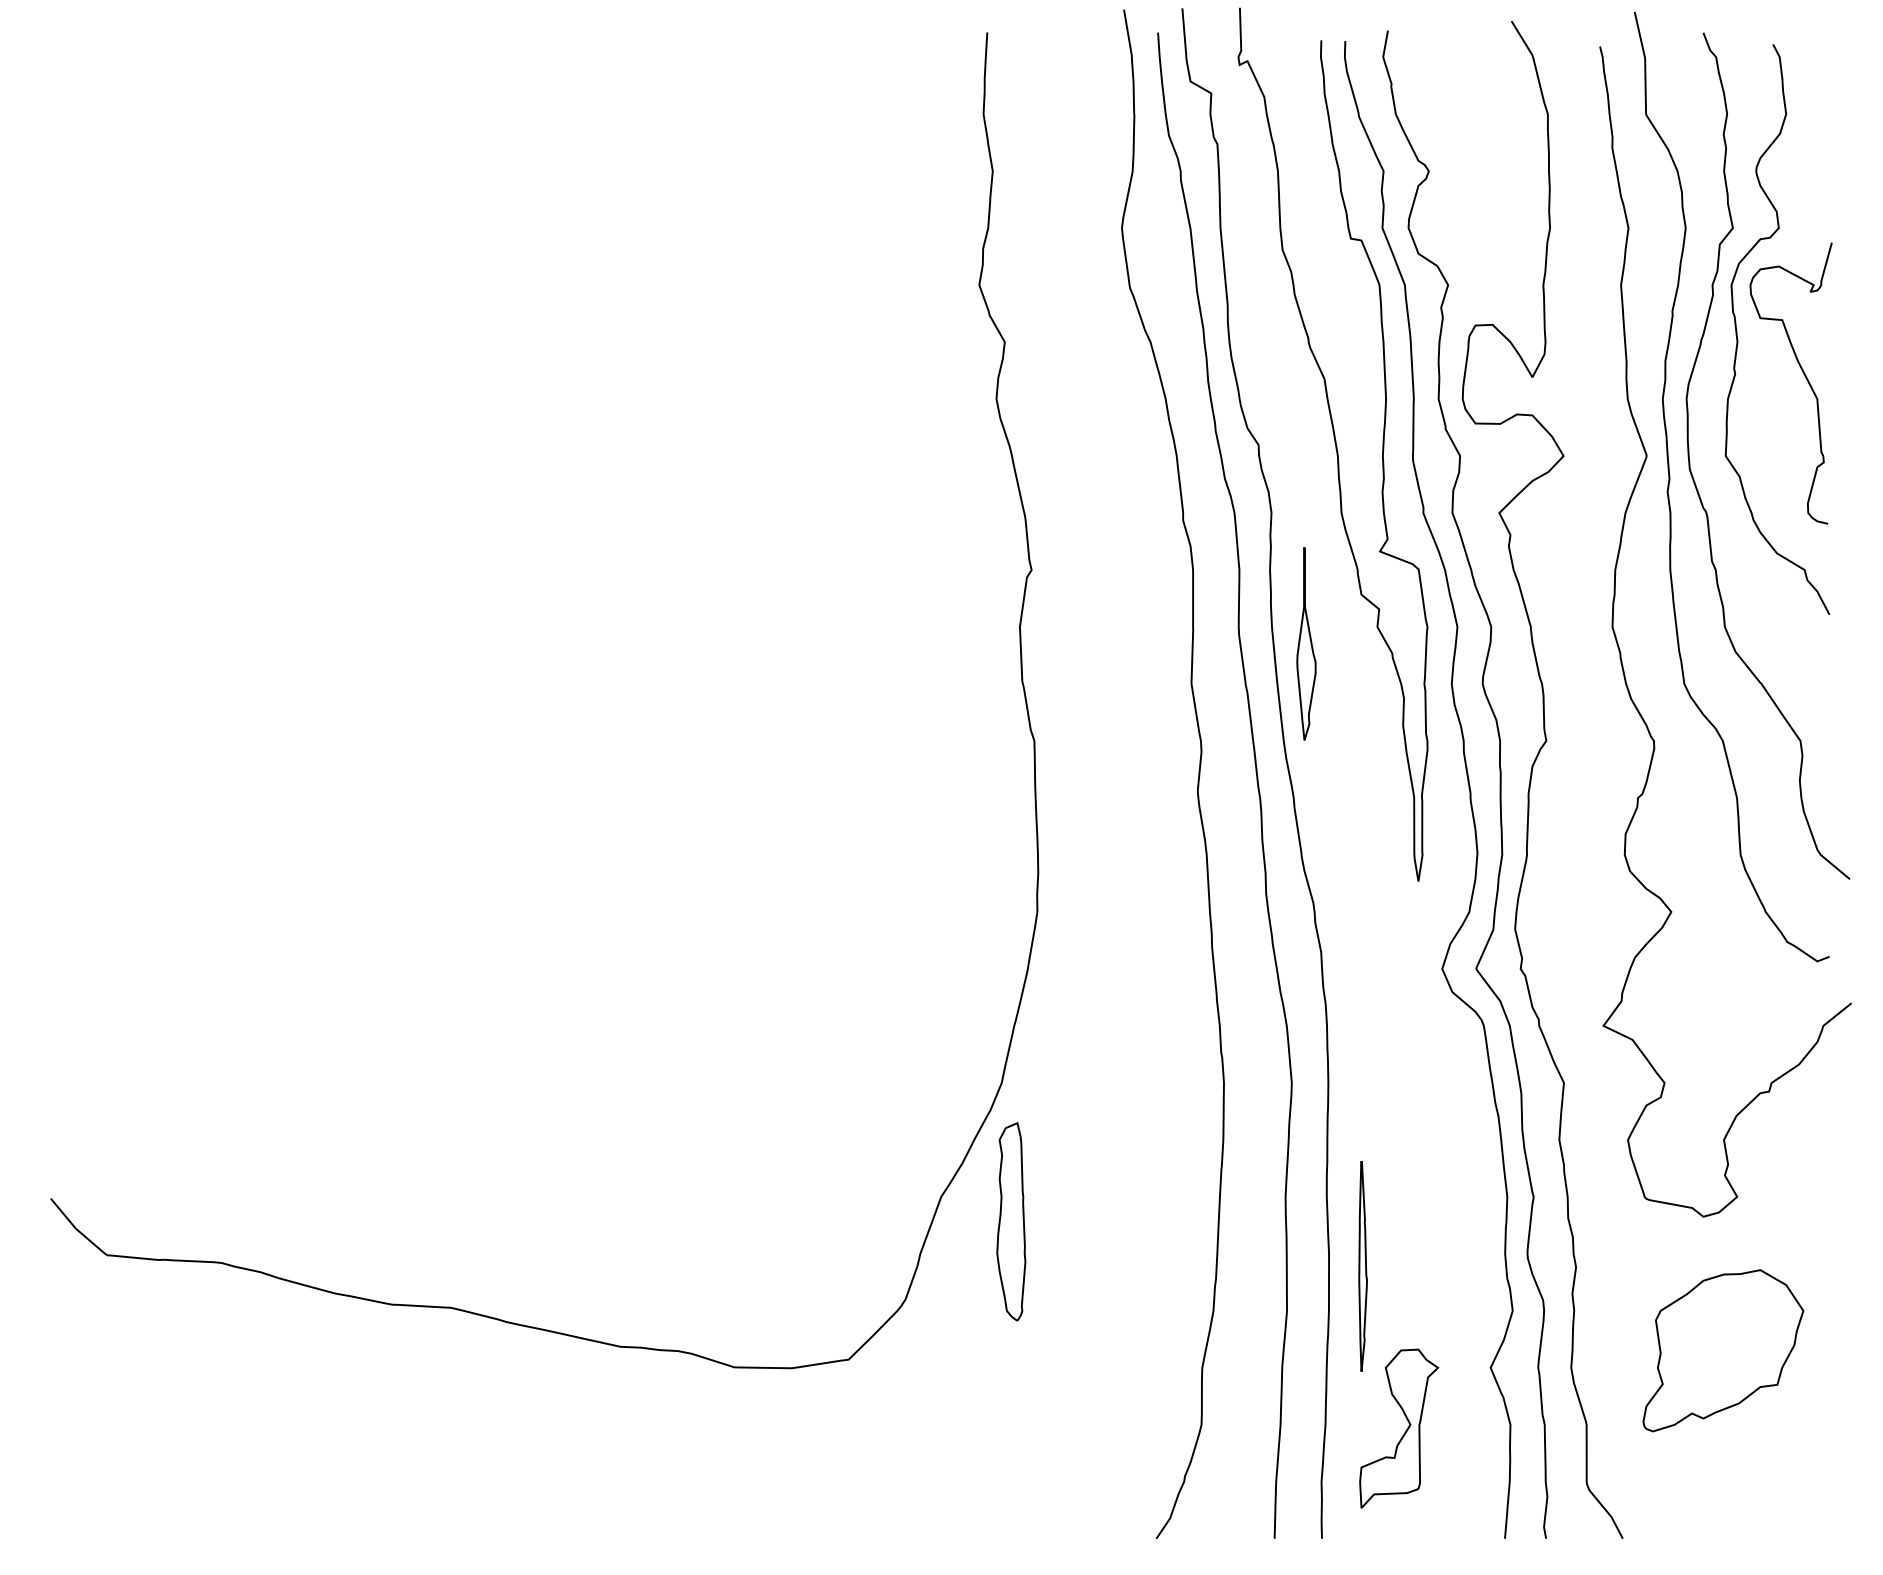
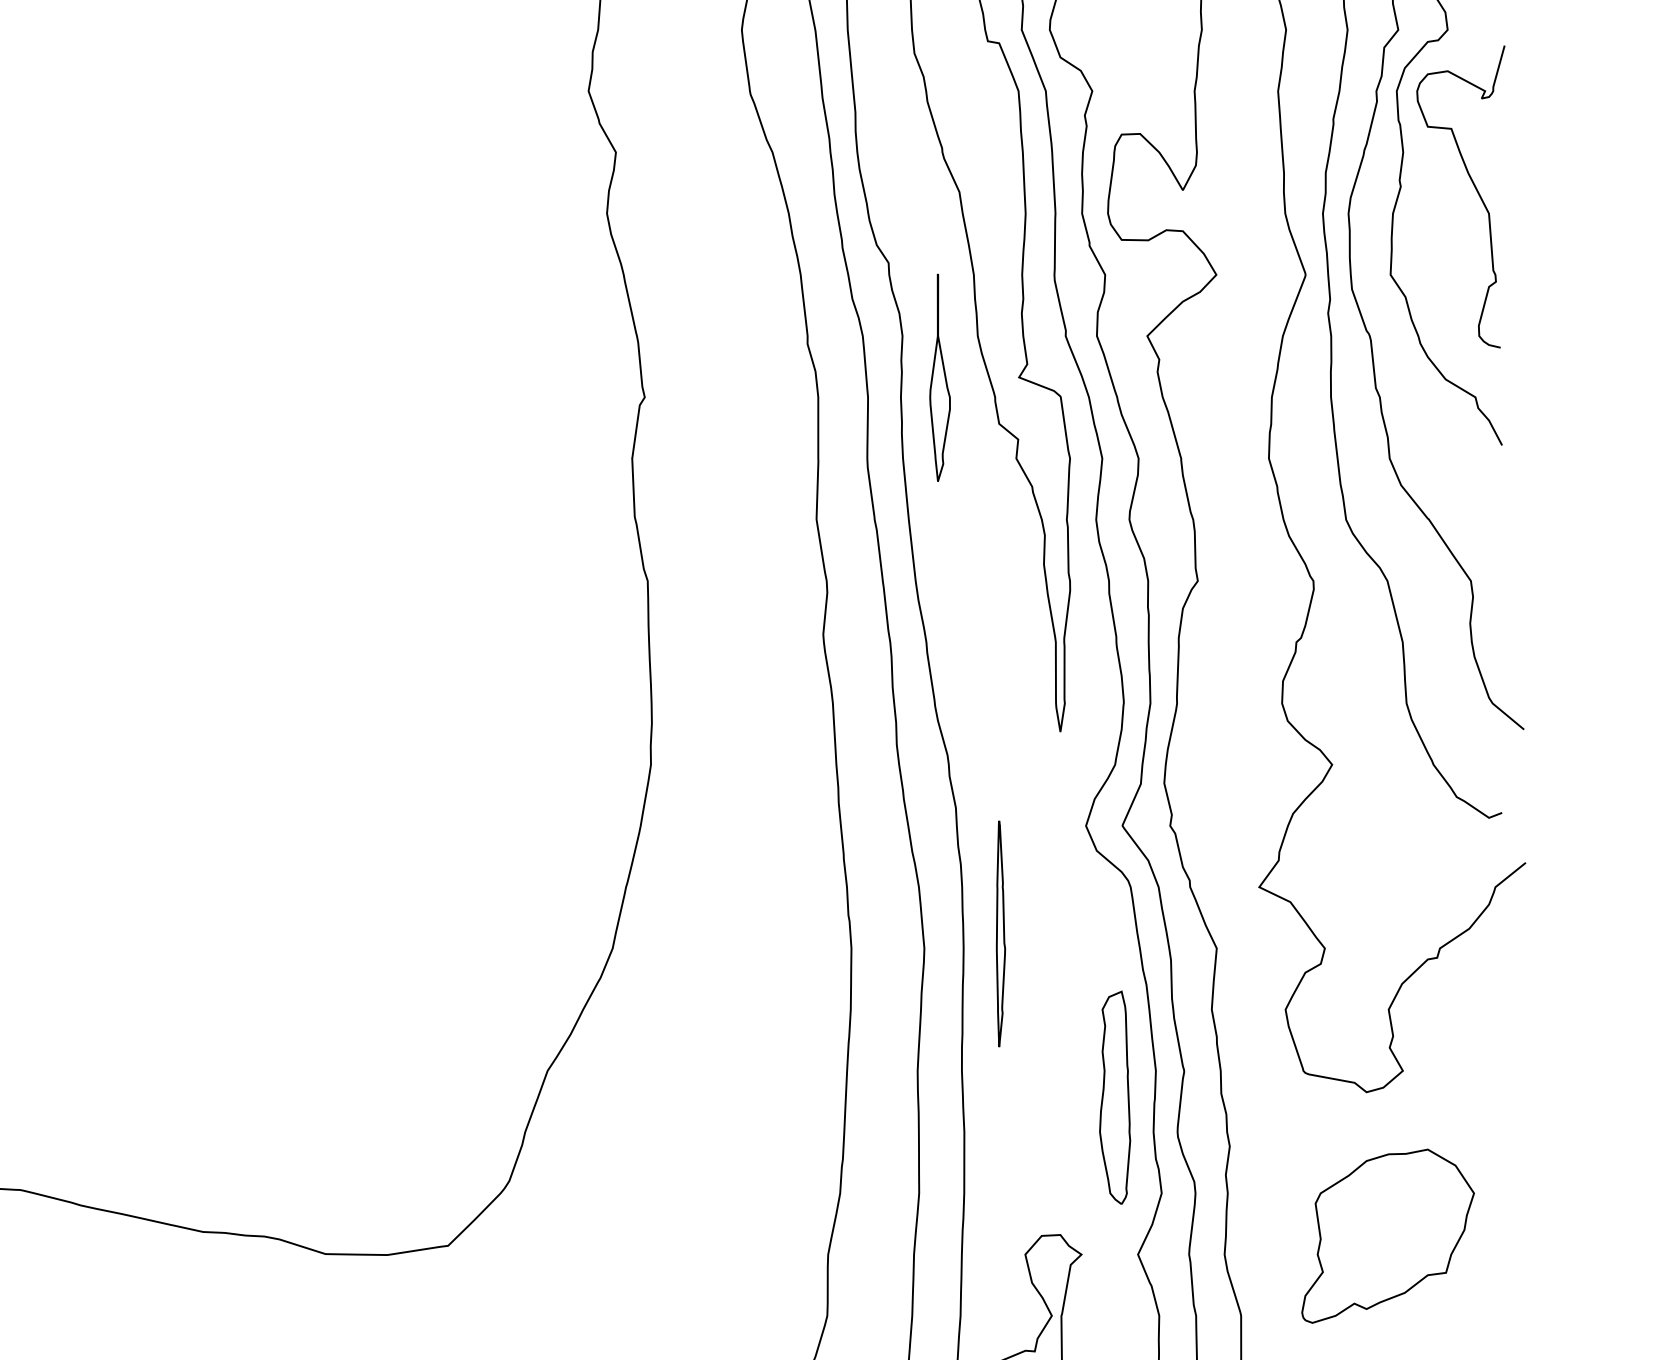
part: (1306, 643) -> (940, 377), moved
part: (1011, 1221) -> (1115, 1097), moved
part: (1362, 1266) -> (1000, 934), moved

